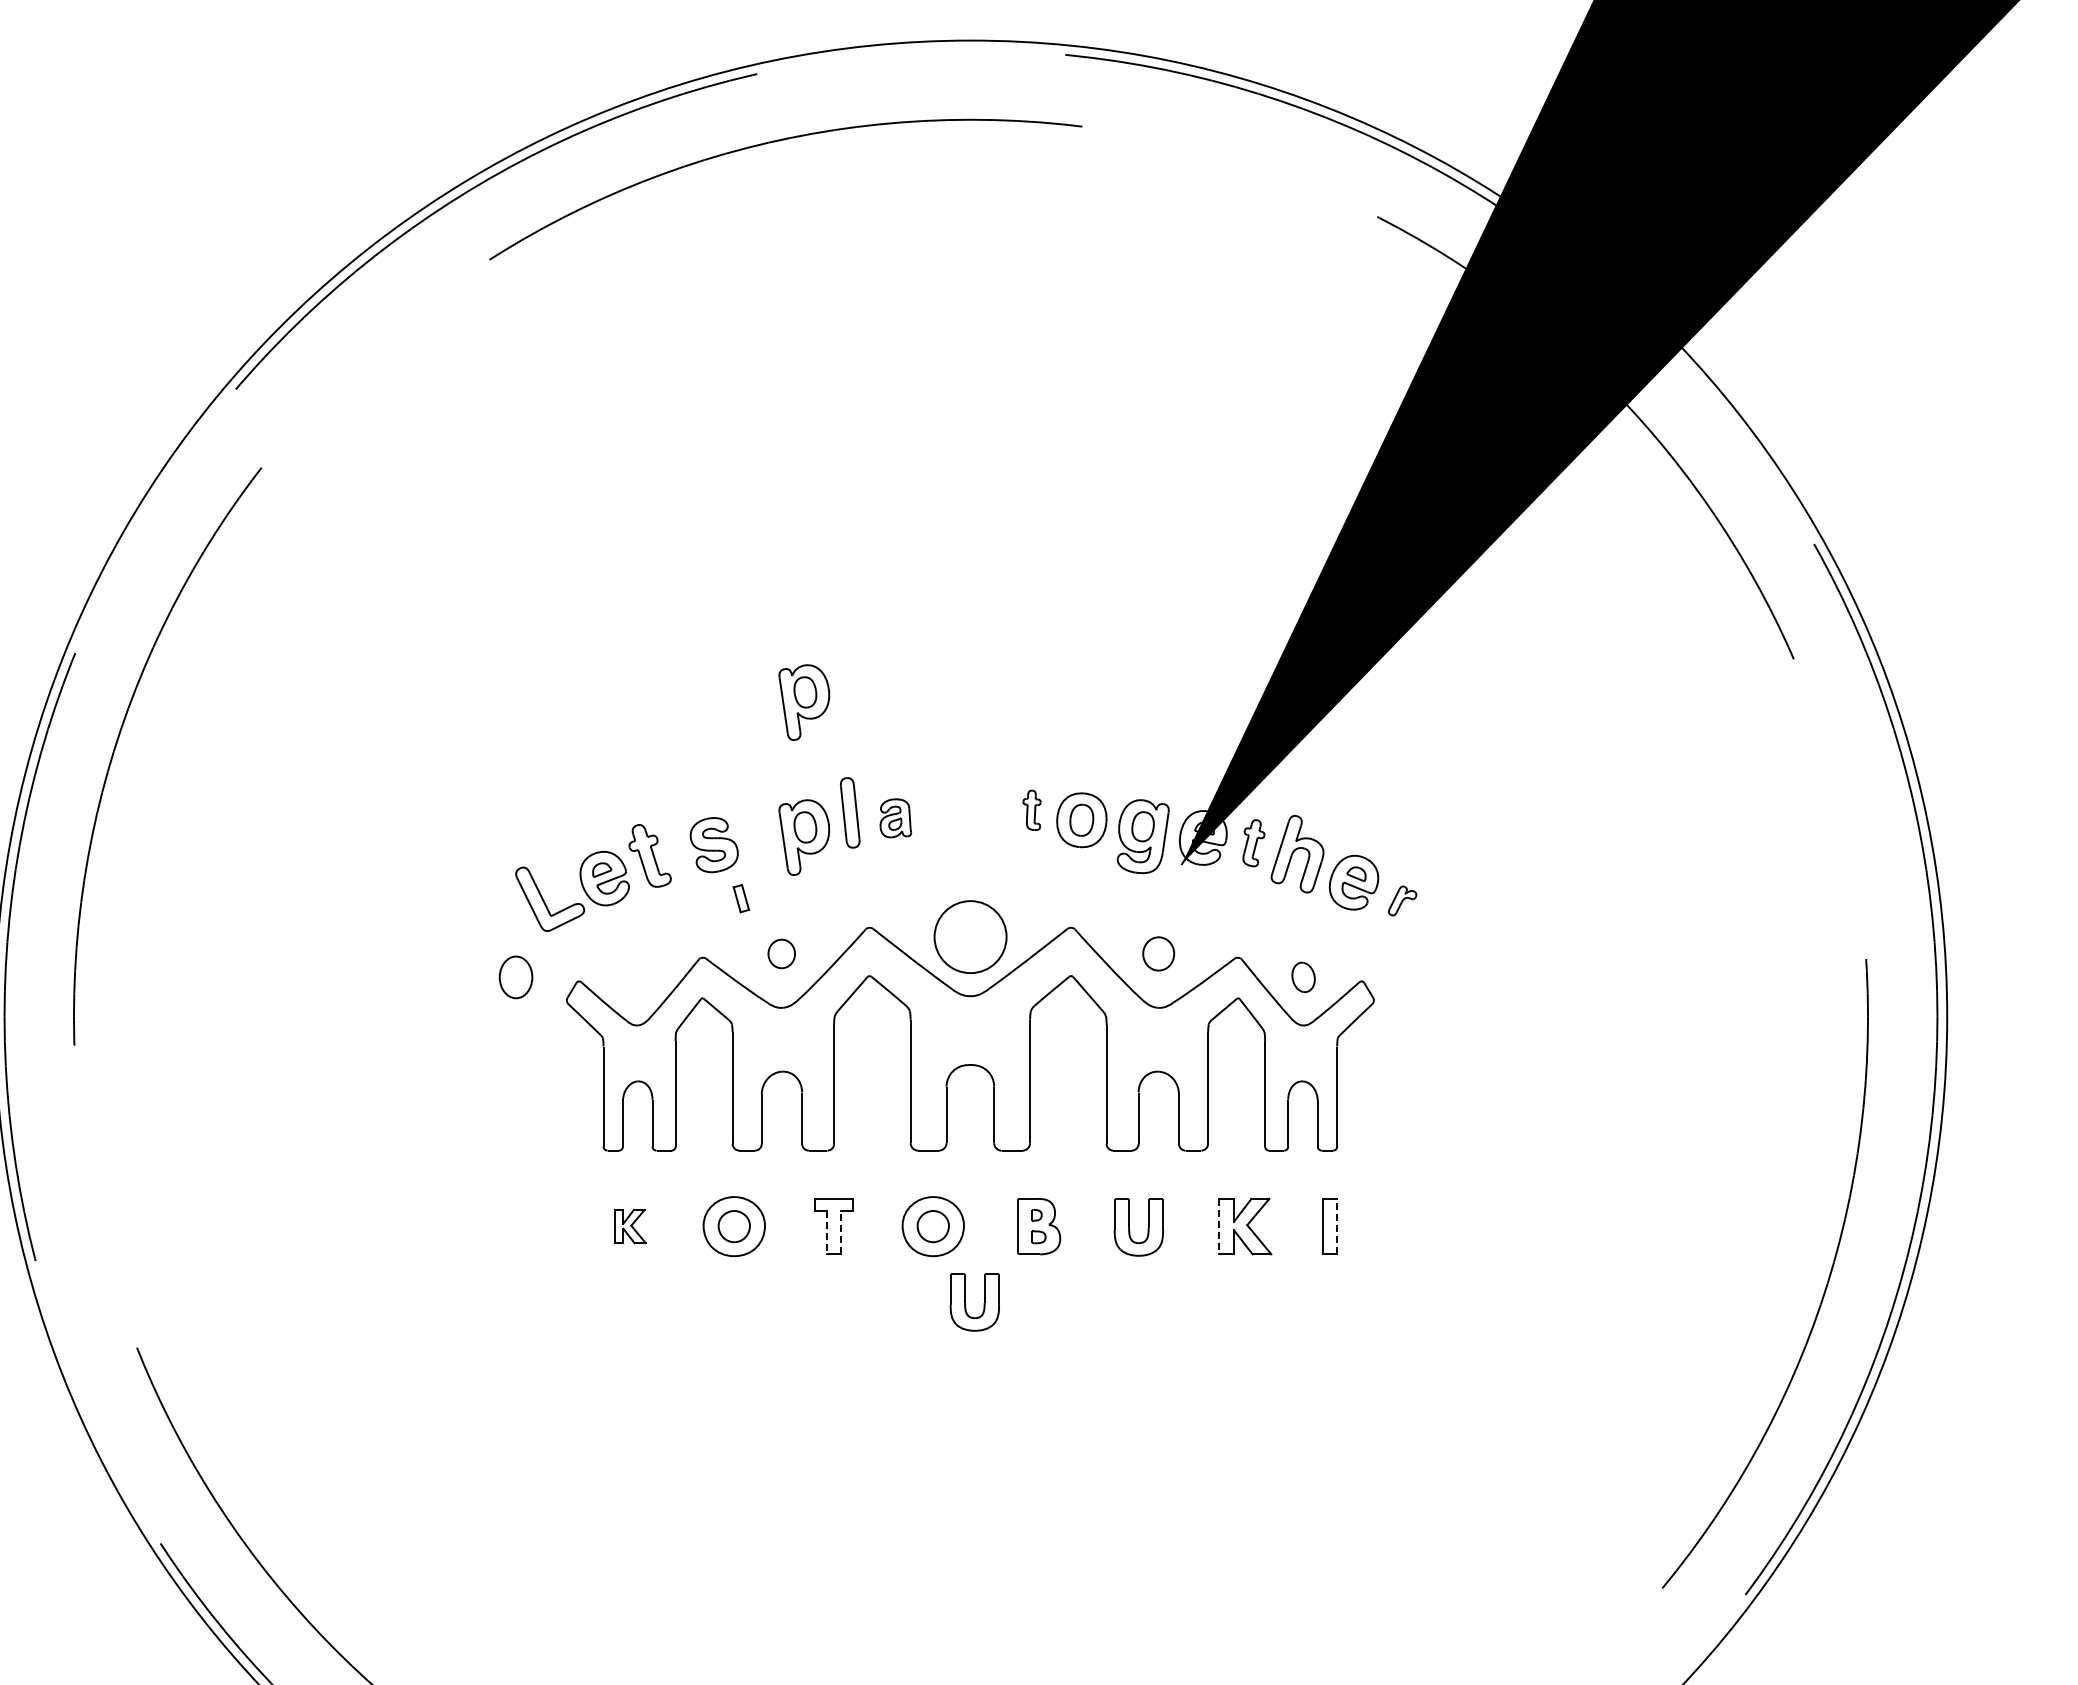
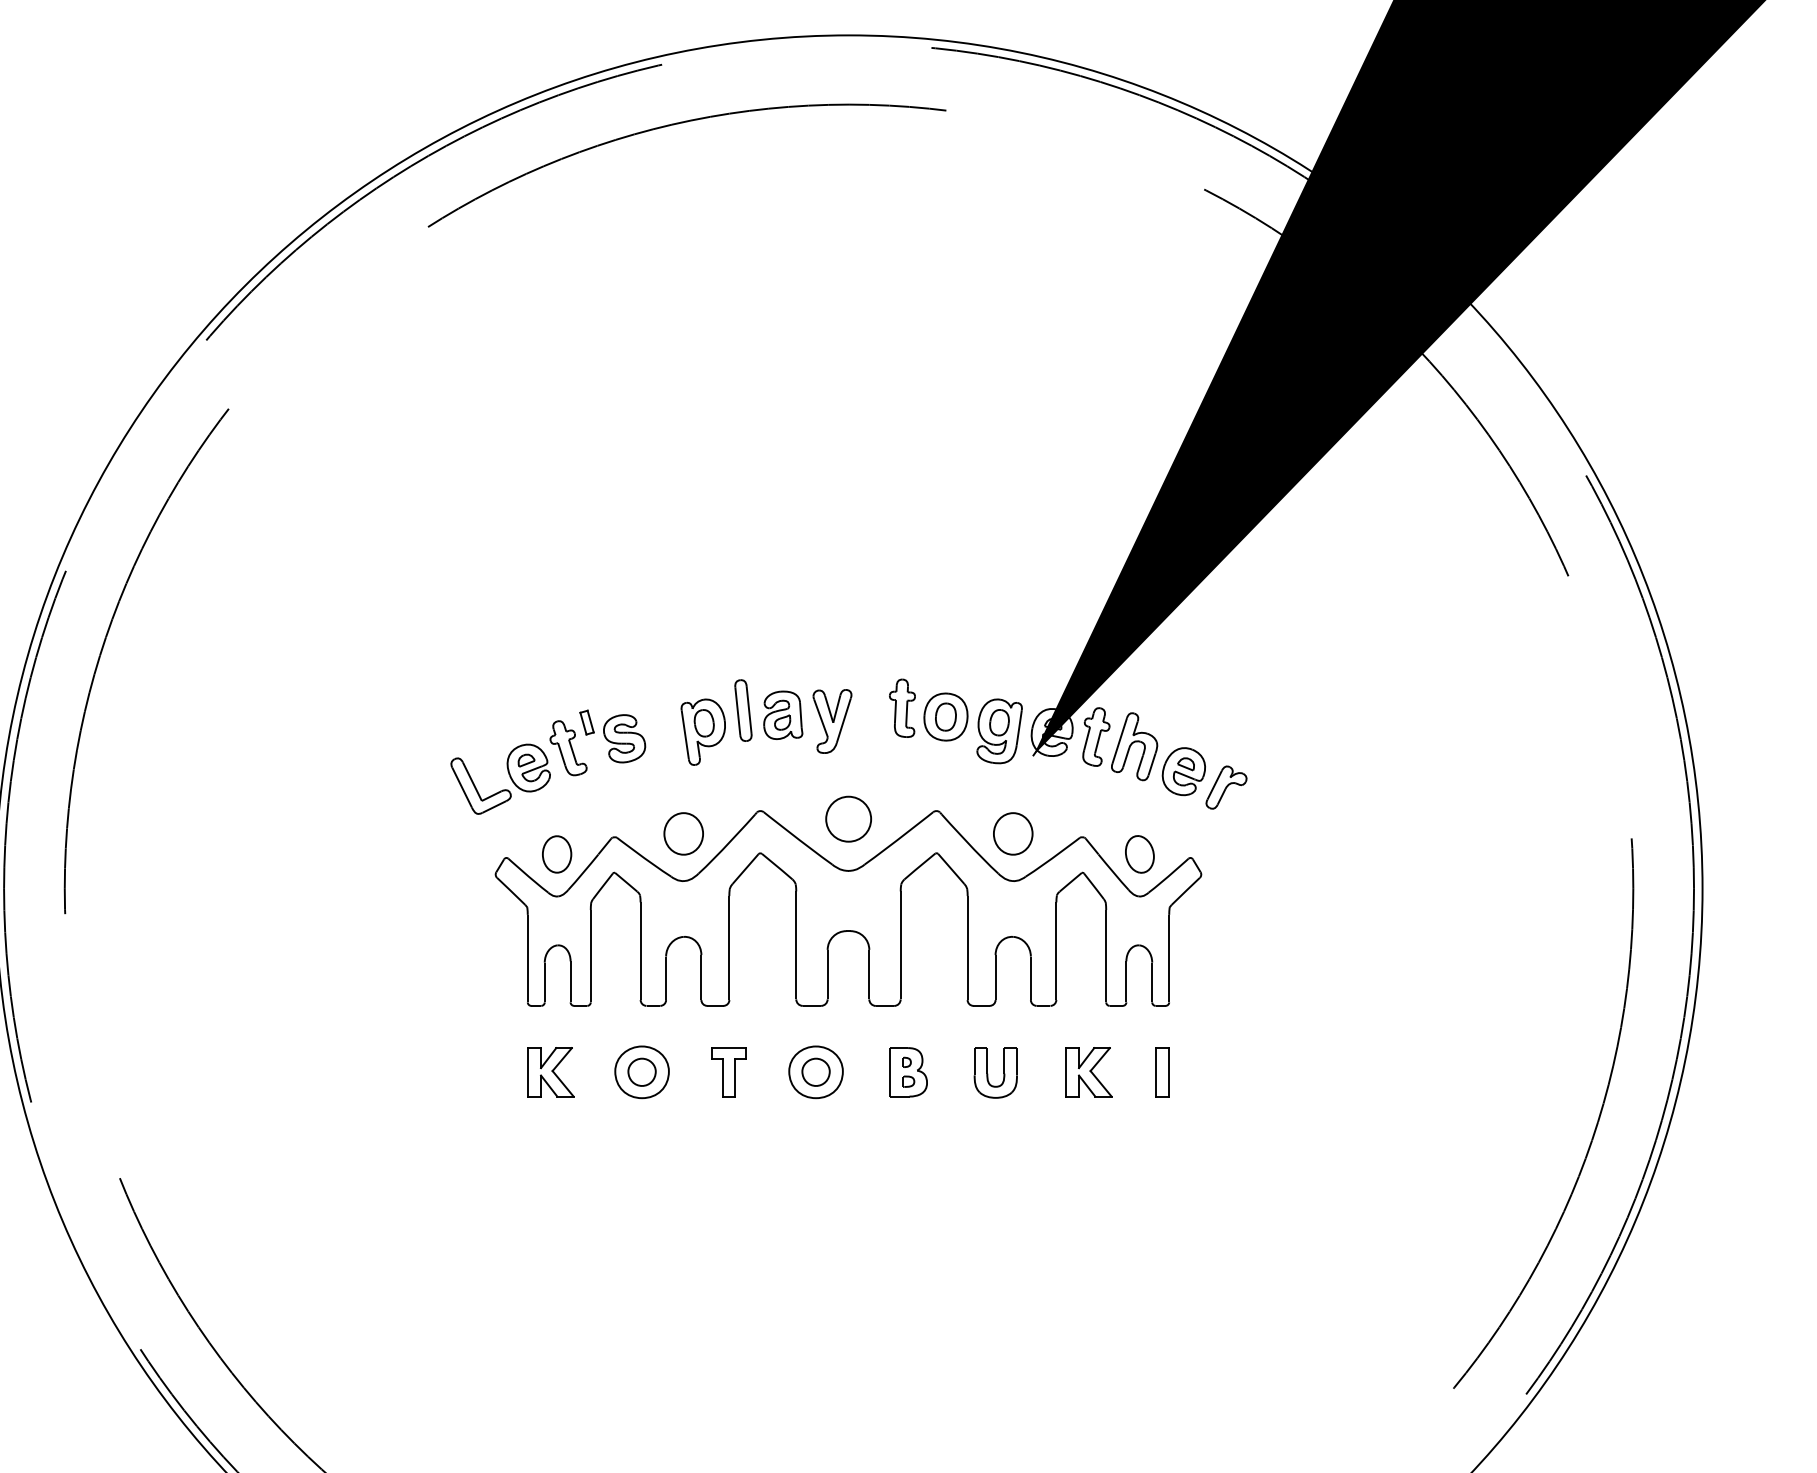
part: (804, 702) -> (703, 614), removed
part: (1031, 810) -> (901, 708), size x1.67
part: (895, 818) -> (783, 715), size x1.43
part: (951, 825) -> (831, 721), added
part: (1253, 843) -> (1096, 737), size x1.43
part: (741, 898) -> (587, 722), moved
part: (1402, 900) -> (1226, 787), size x1.67
circle: (970, 936) -> (848, 818), size x0.71
part: (781, 953) -> (683, 833), size x1.67
part: (1158, 953) -> (1012, 833), size x1.43
part: (515, 977) -> (556, 854), moved
part: (1303, 977) -> (1139, 854), size x1.43
part: (630, 1226) -> (551, 1072), size x1.67
line: (1219, 1226) -> (1066, 1072), dashed -> solid
line: (1336, 1226) -> (1168, 1072), dashed -> solid
line: (826, 1232) -> (722, 1077), dashed -> solid
line: (841, 1232) -> (735, 1077), dashed -> solid
part: (966, 1306) -> (845, 1142), removed

